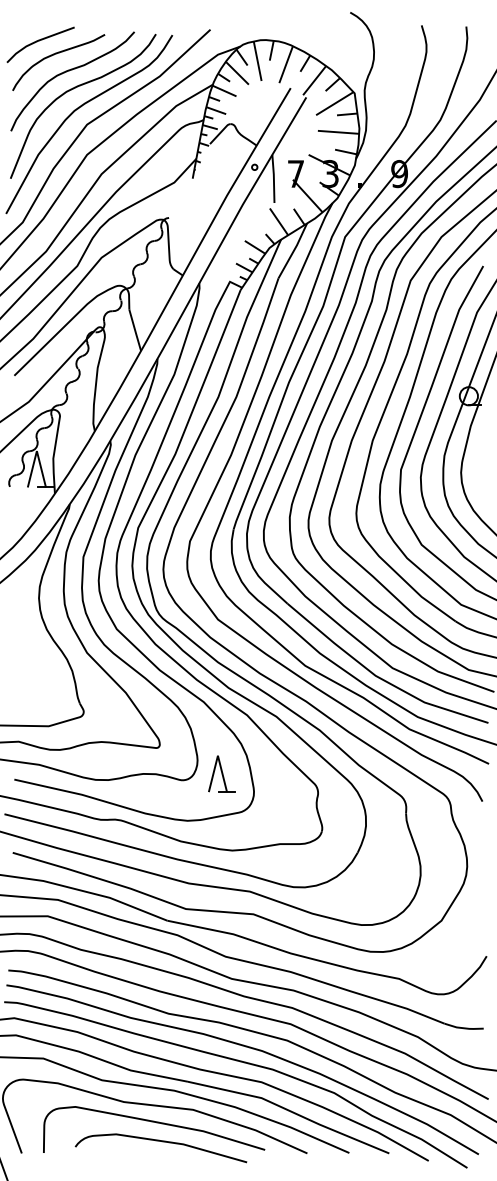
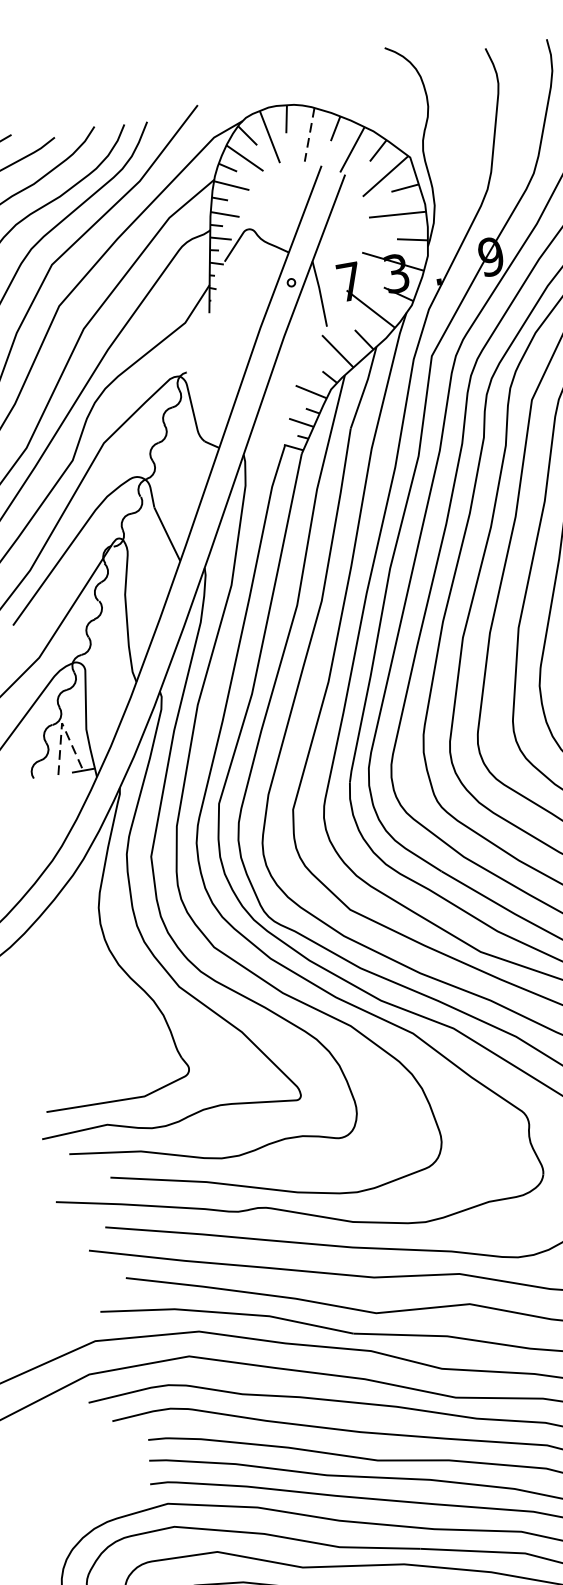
line: (286, 64) -> (310, 134), solid -> dashed
line: (36, 451) -> (61, 723), solid -> dashed
part: (221, 773) -> (392, 1119), removed

